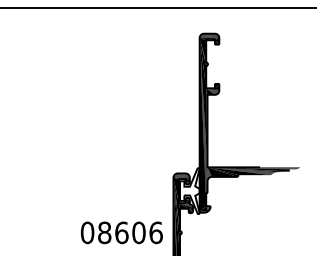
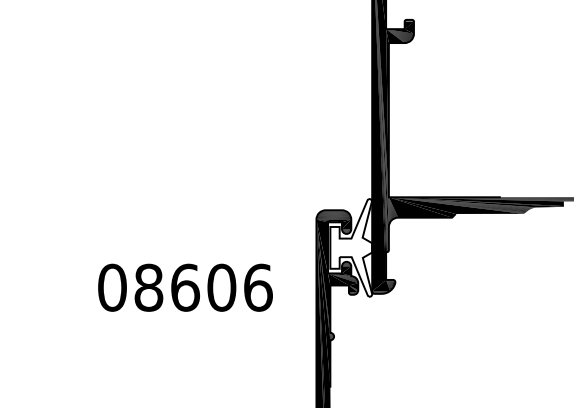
text: (121, 232) -> (184, 286), moved

